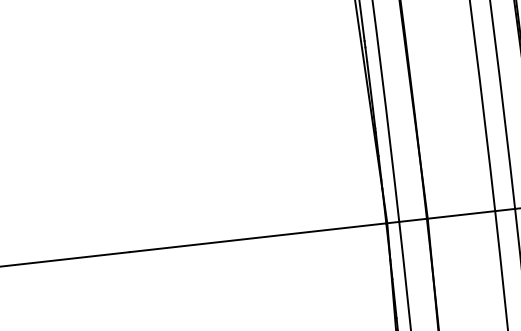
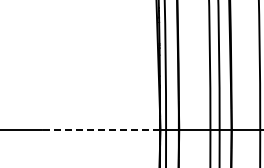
line: (257, 237) -> (100, 129), solid -> dashed

